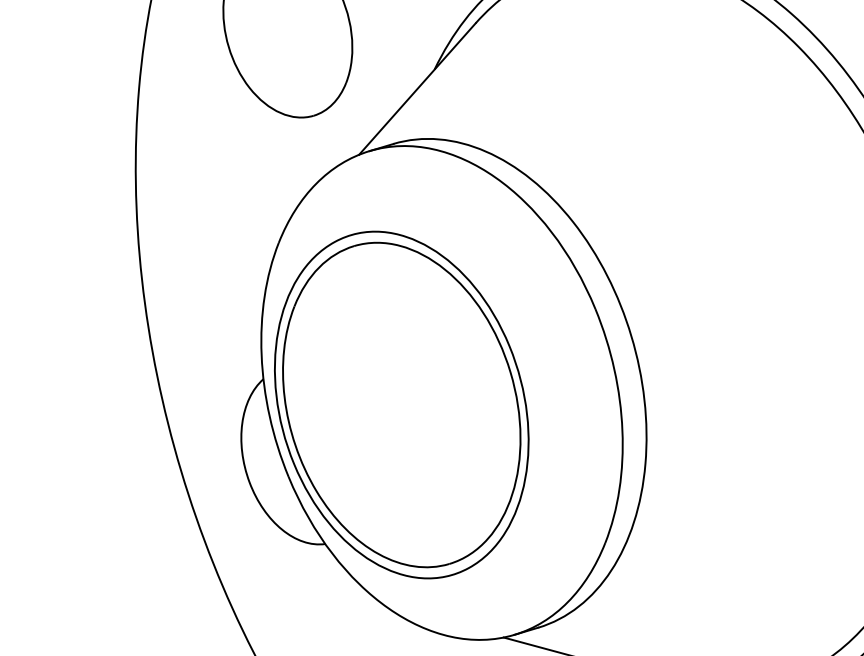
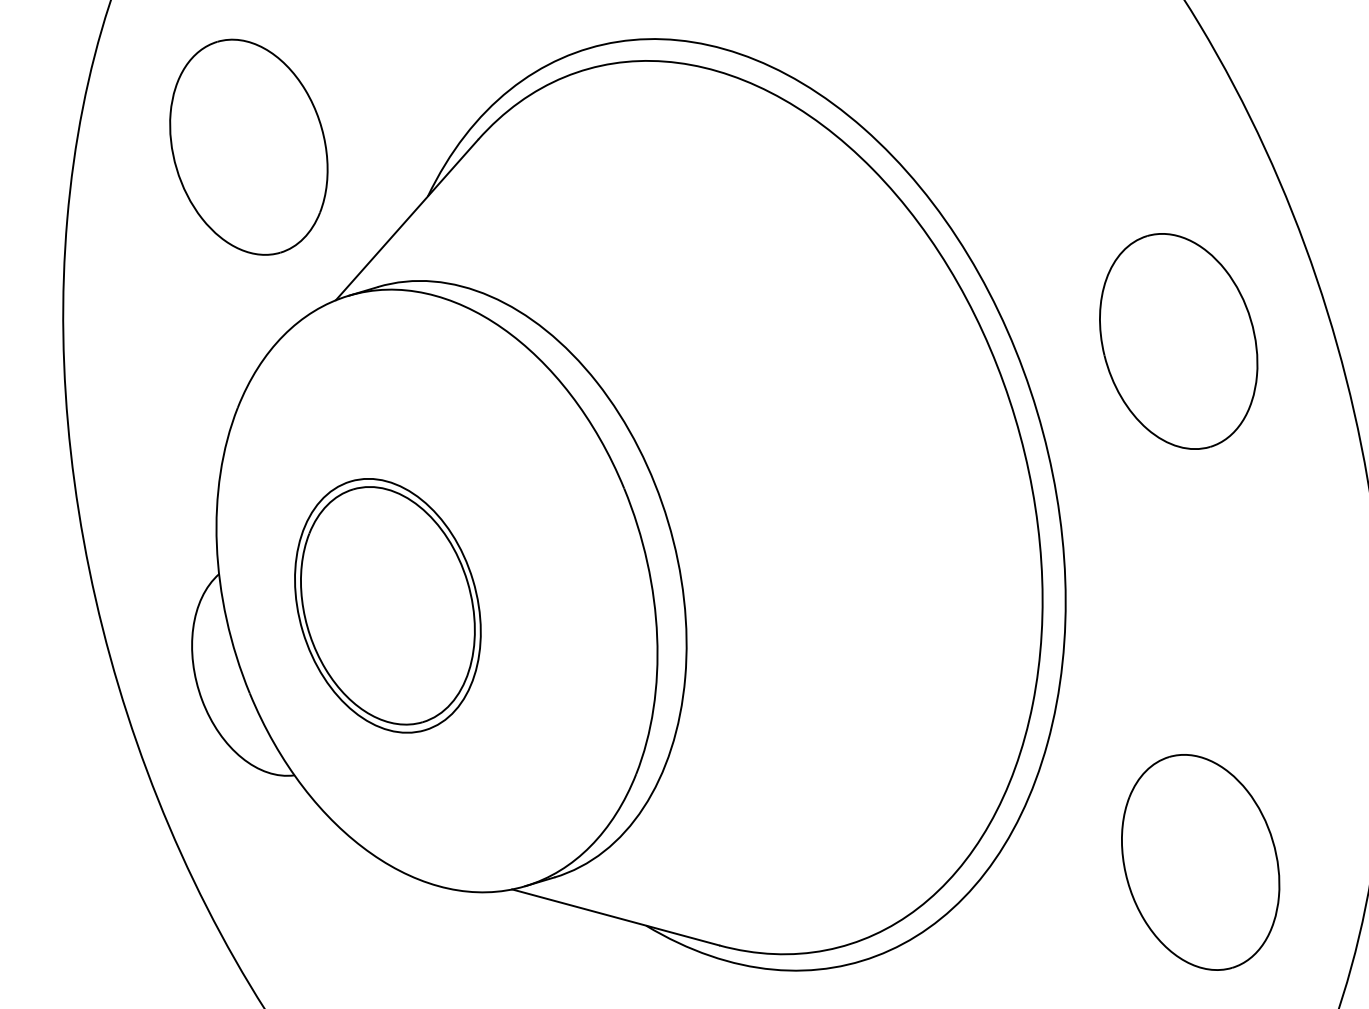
part: (401, 404) -> (387, 605), size x0.6

